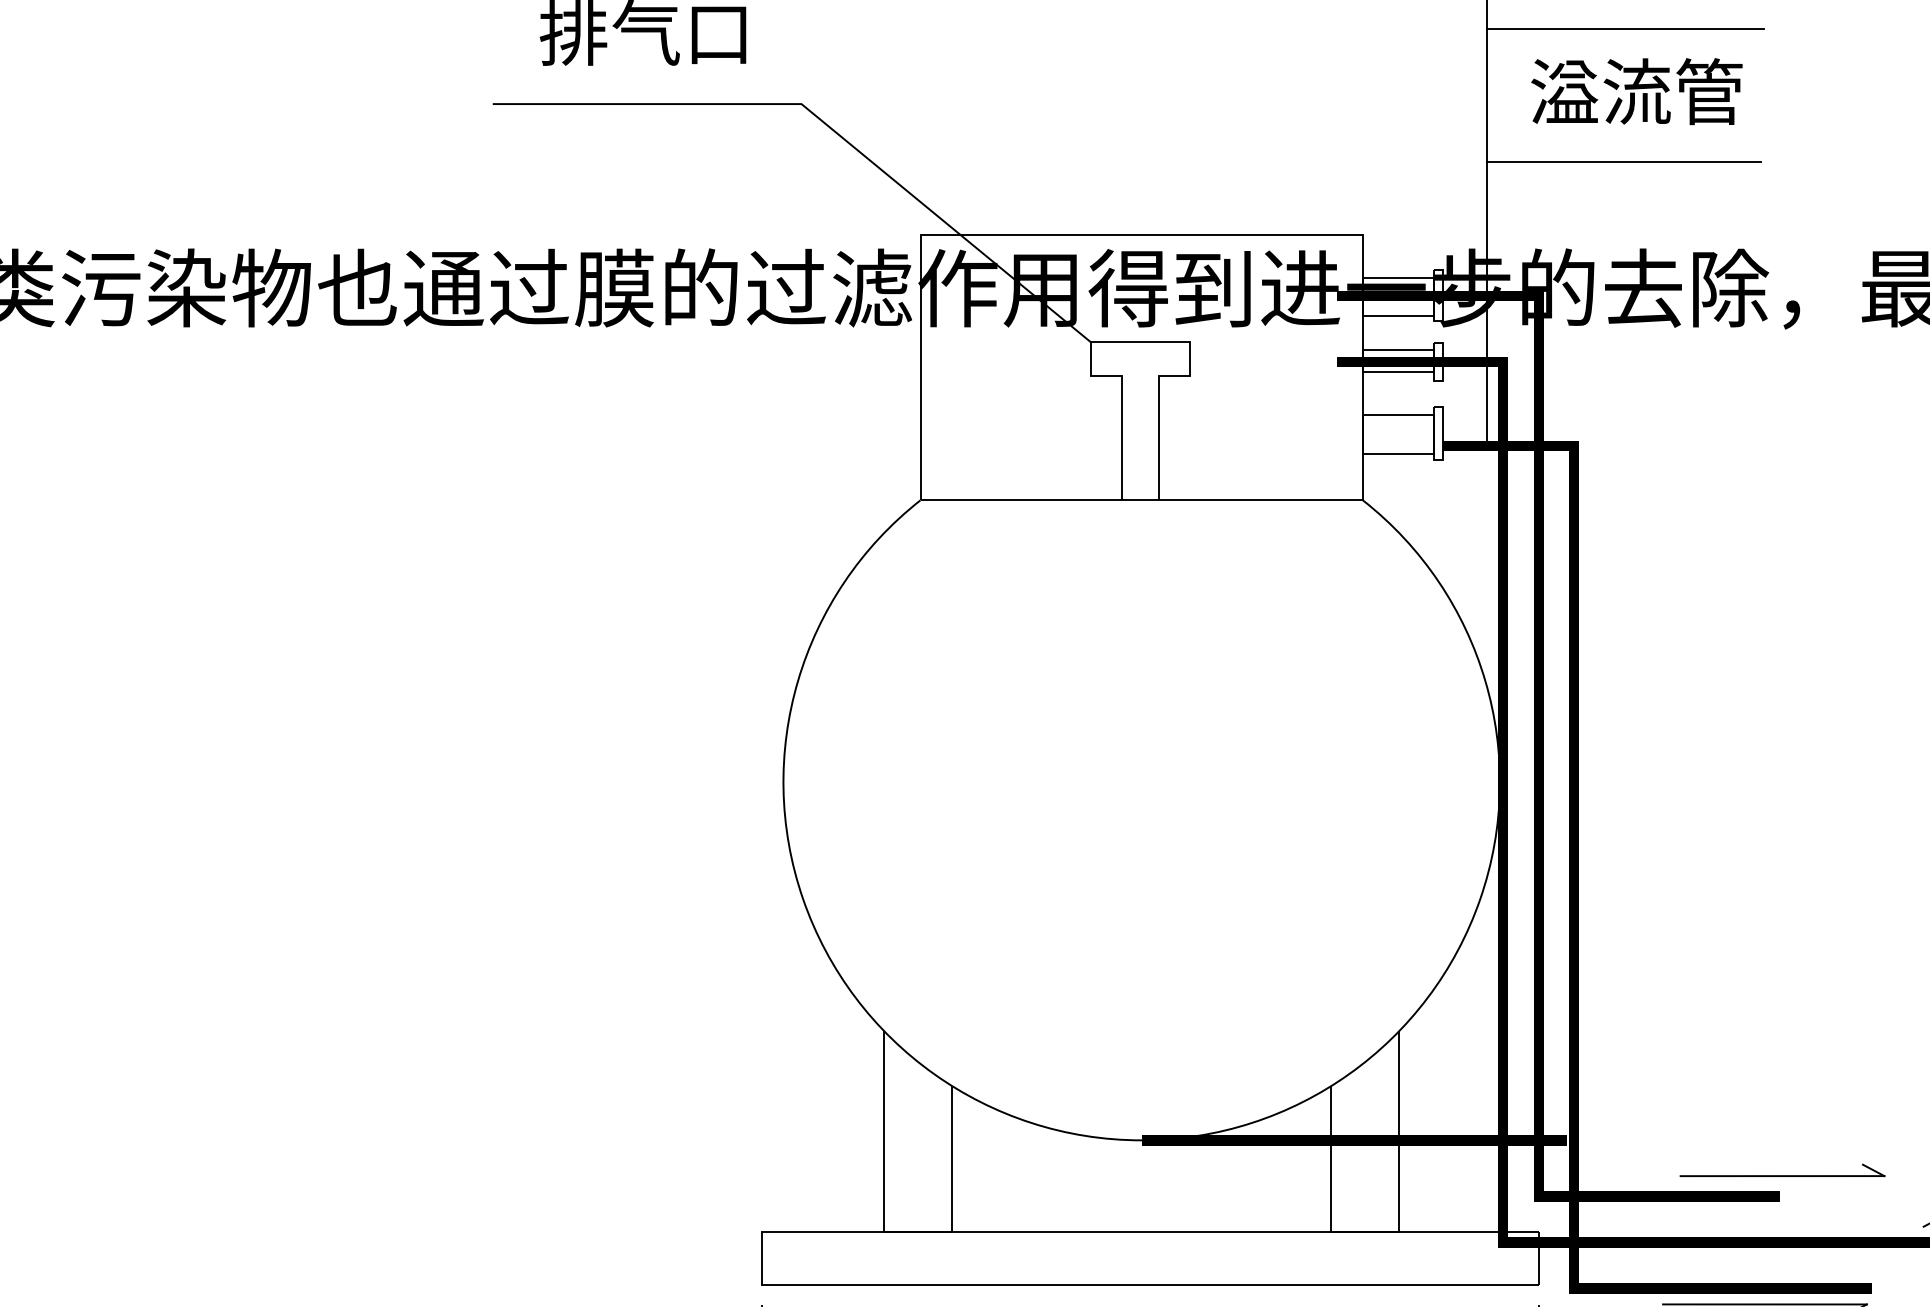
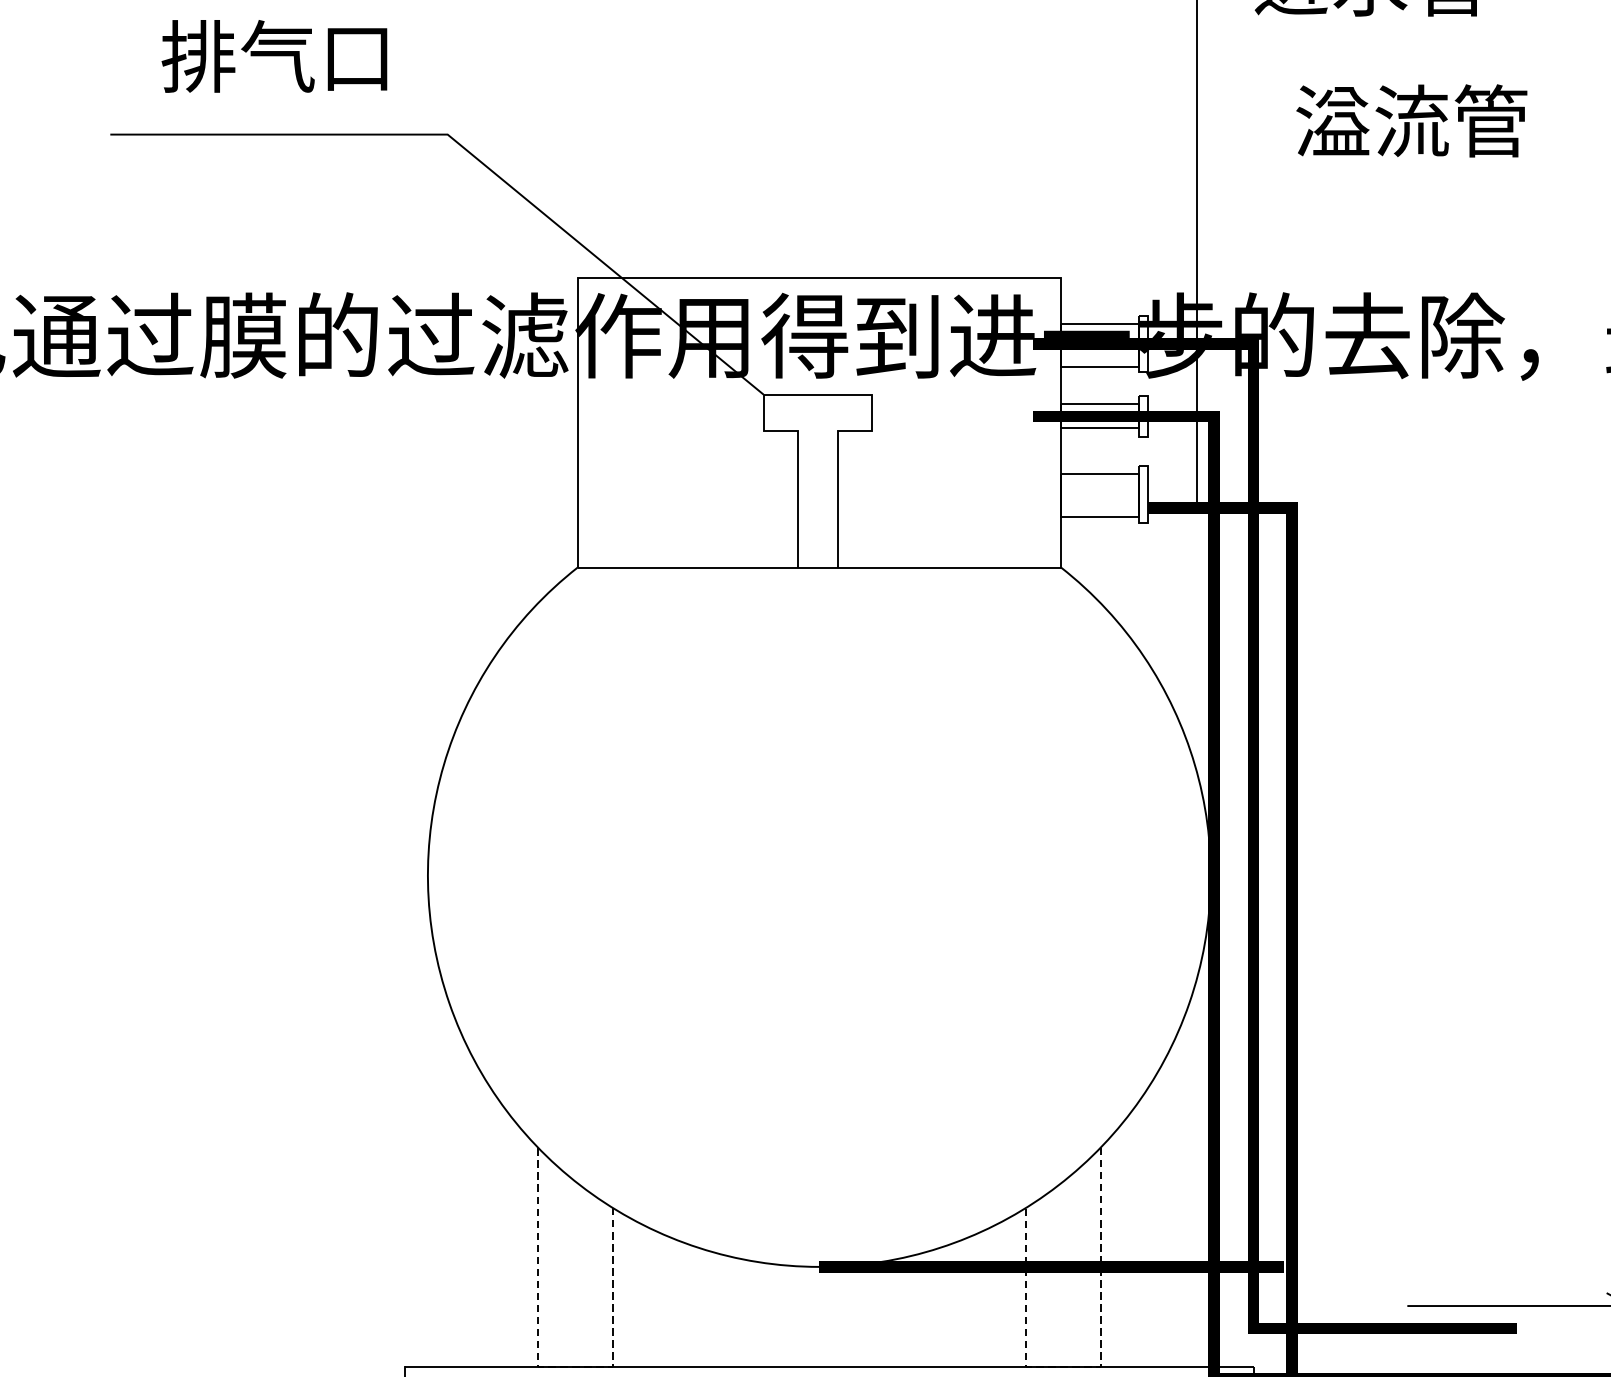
line: (1625, 29) -> (1348, 53), removed
text: (1636, 91) -> (1411, 120), moved
line: (1623, 161) -> (1345, 197), removed
line: (891, 1232) -> (545, 1367), solid -> dashed
line: (1392, 1232) -> (1093, 1367), solid -> dashed

